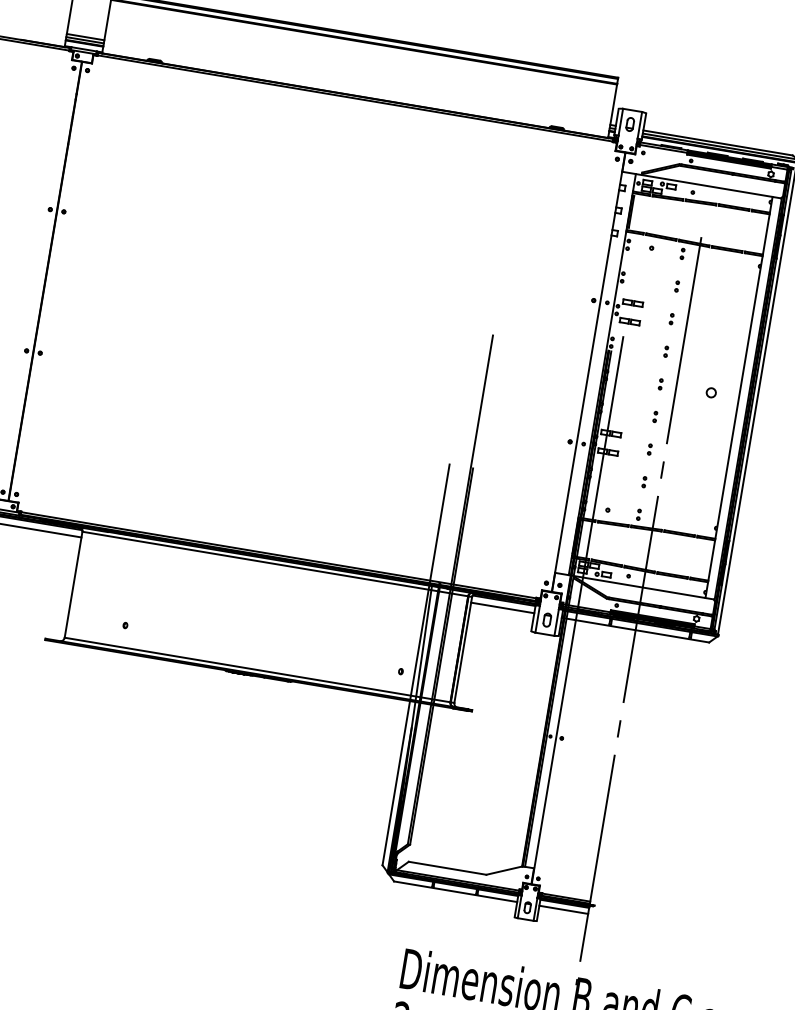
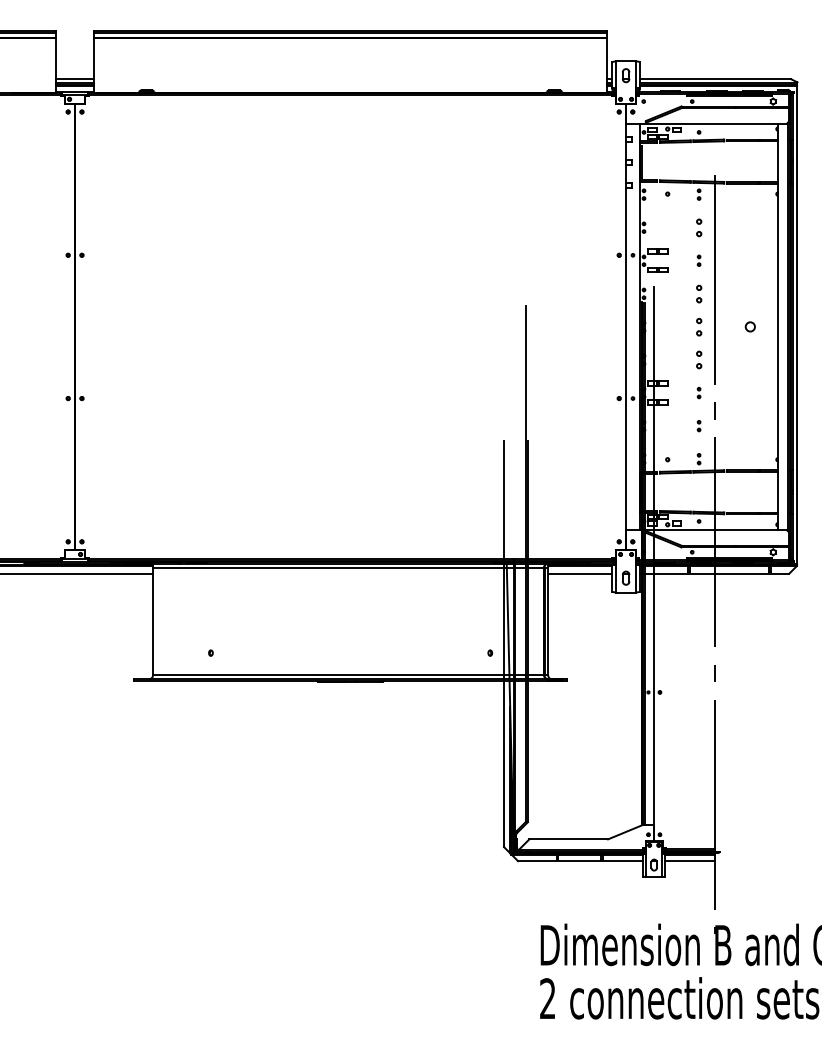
part: (676, 286) -> (698, 227), size x1.6
part: (665, 351) -> (698, 293), size x1.6
part: (660, 383) -> (698, 326), size x1.6
part: (654, 416) -> (698, 359), size x1.6

